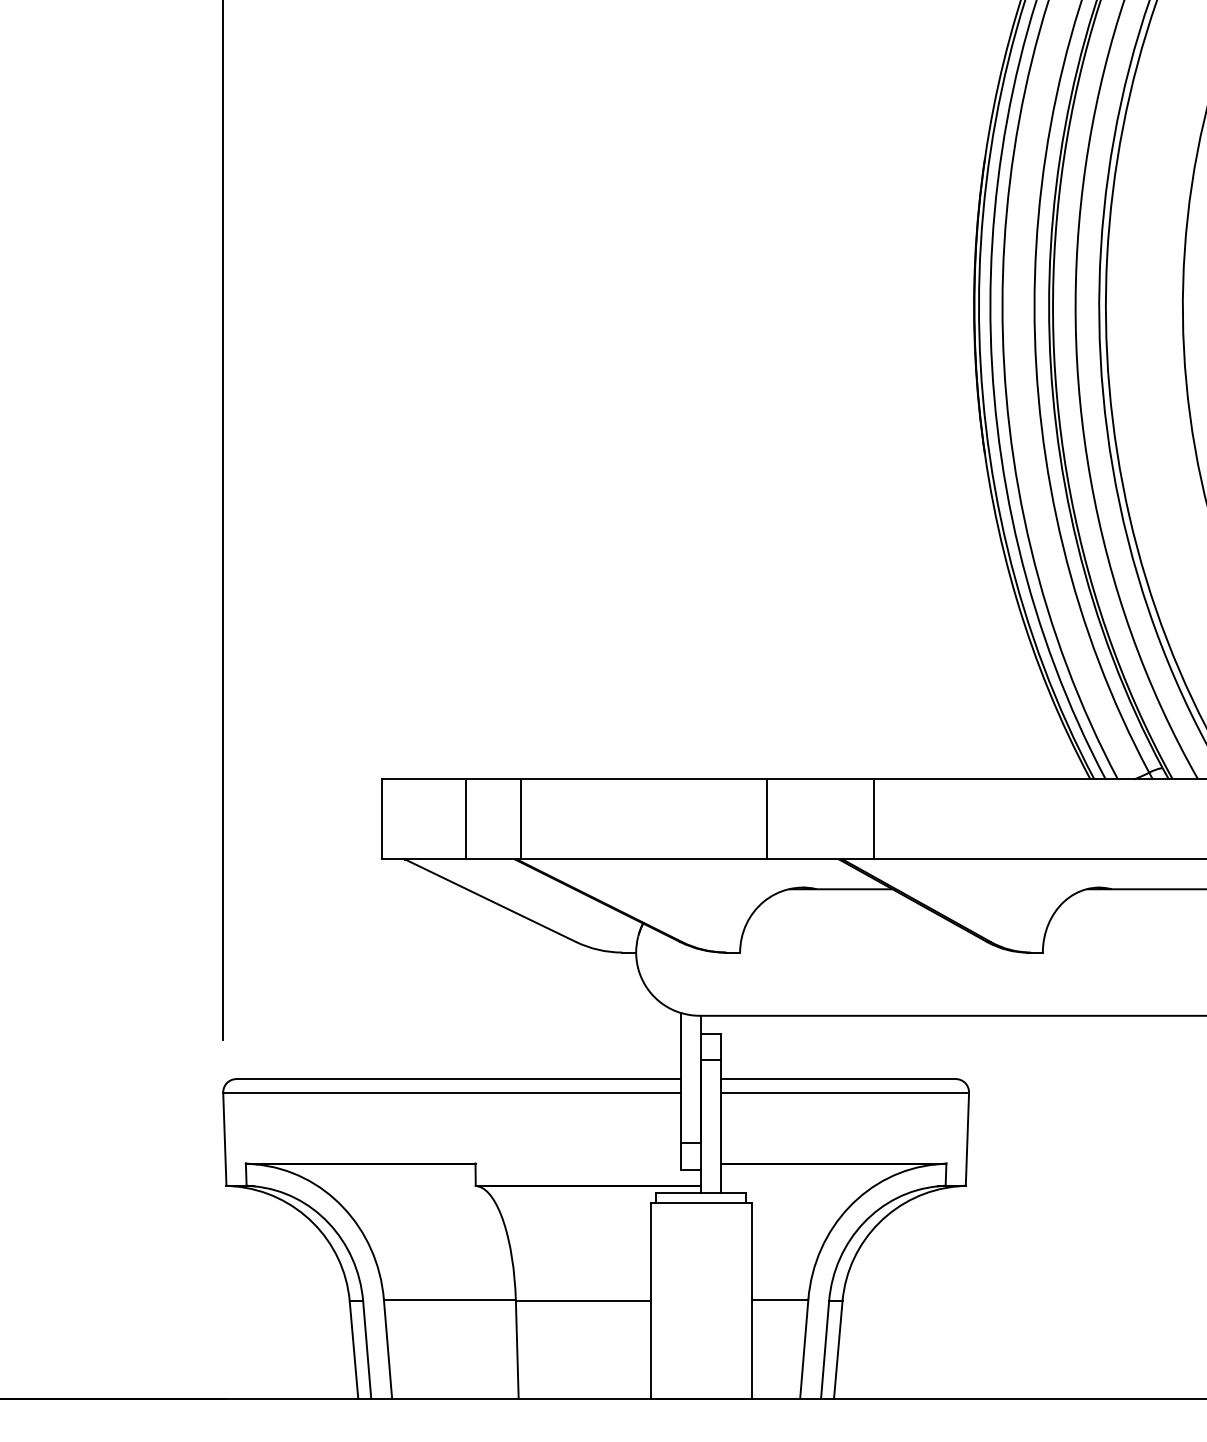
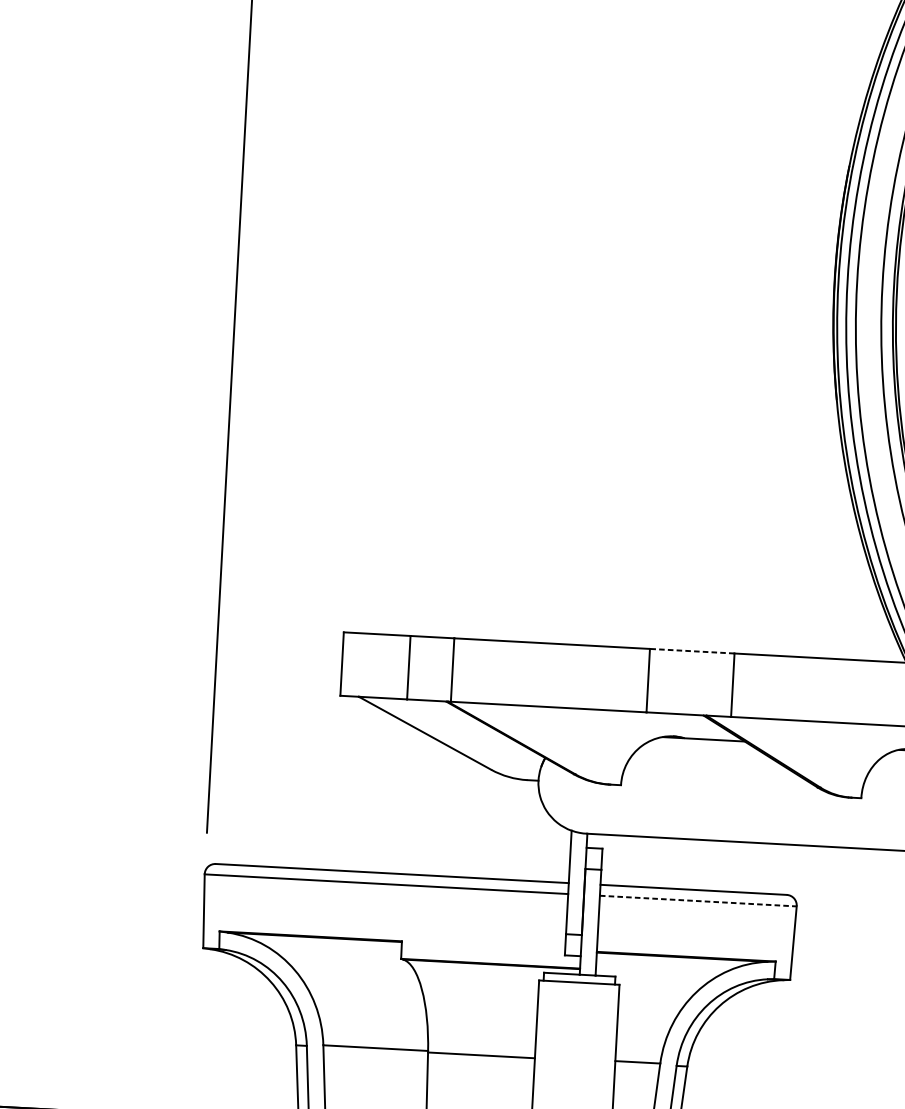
line: (819, 779) -> (691, 651), solid -> dashed
line: (845, 1092) -> (698, 900), solid -> dashed

